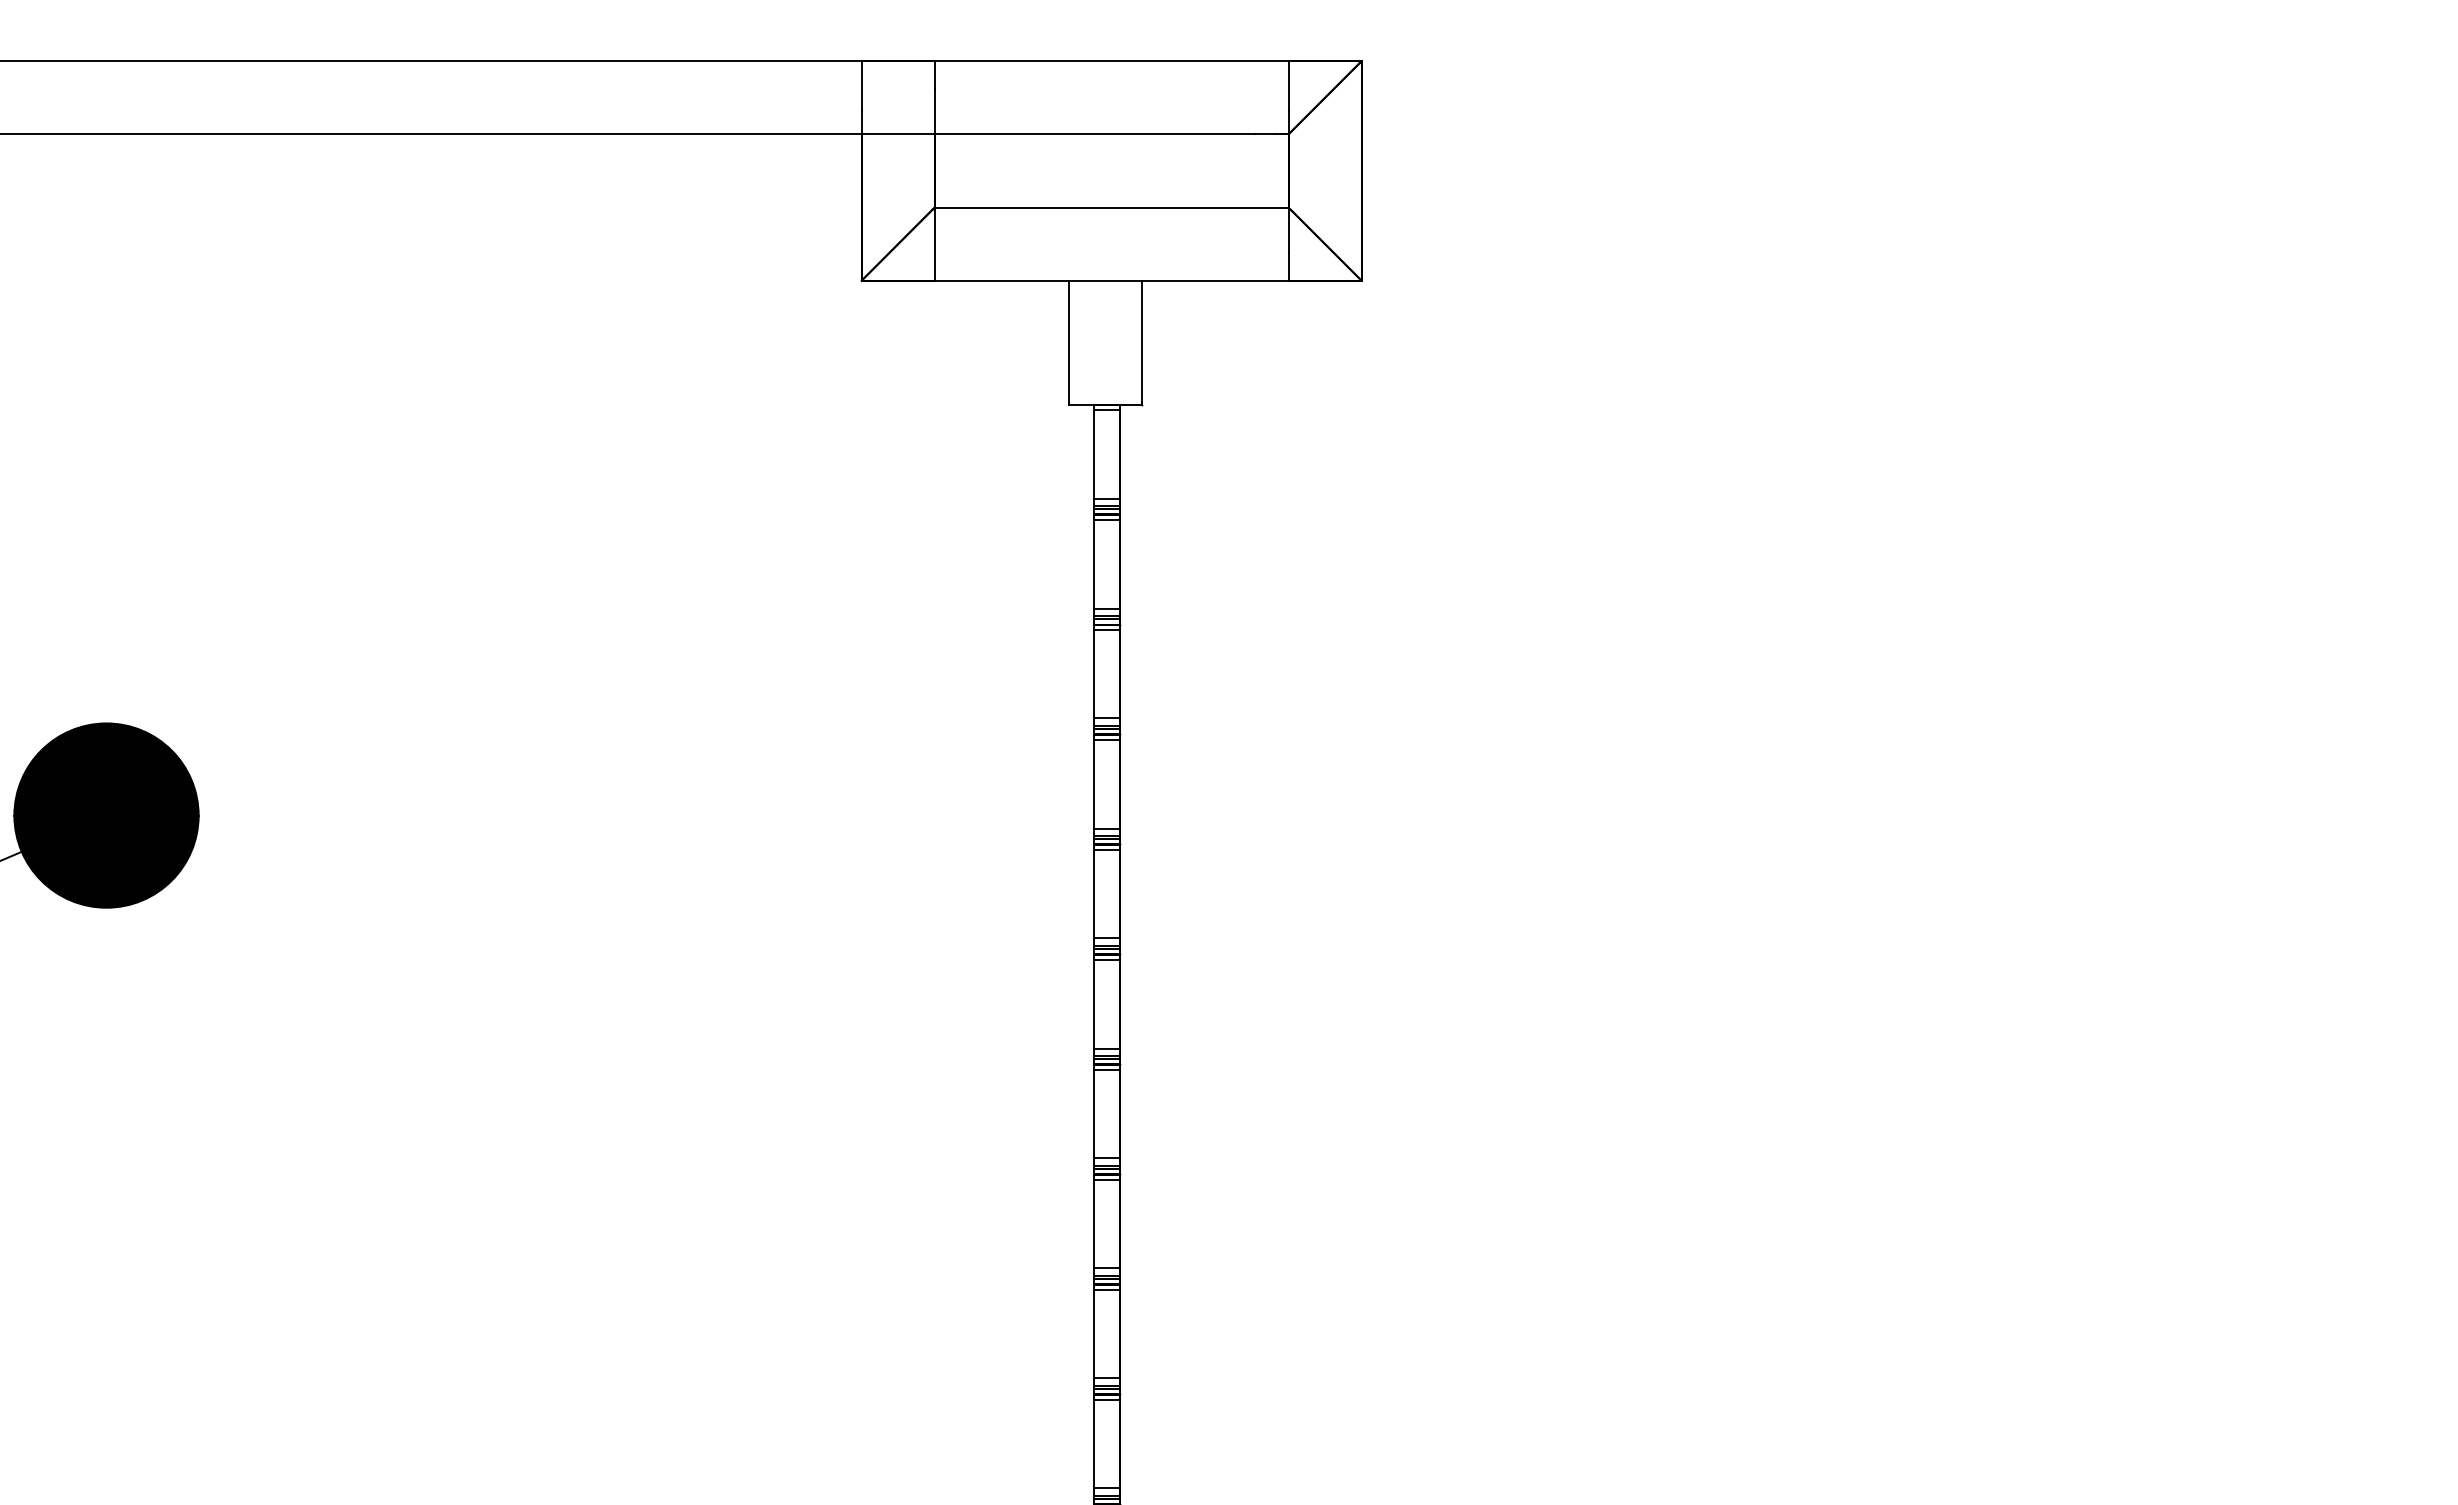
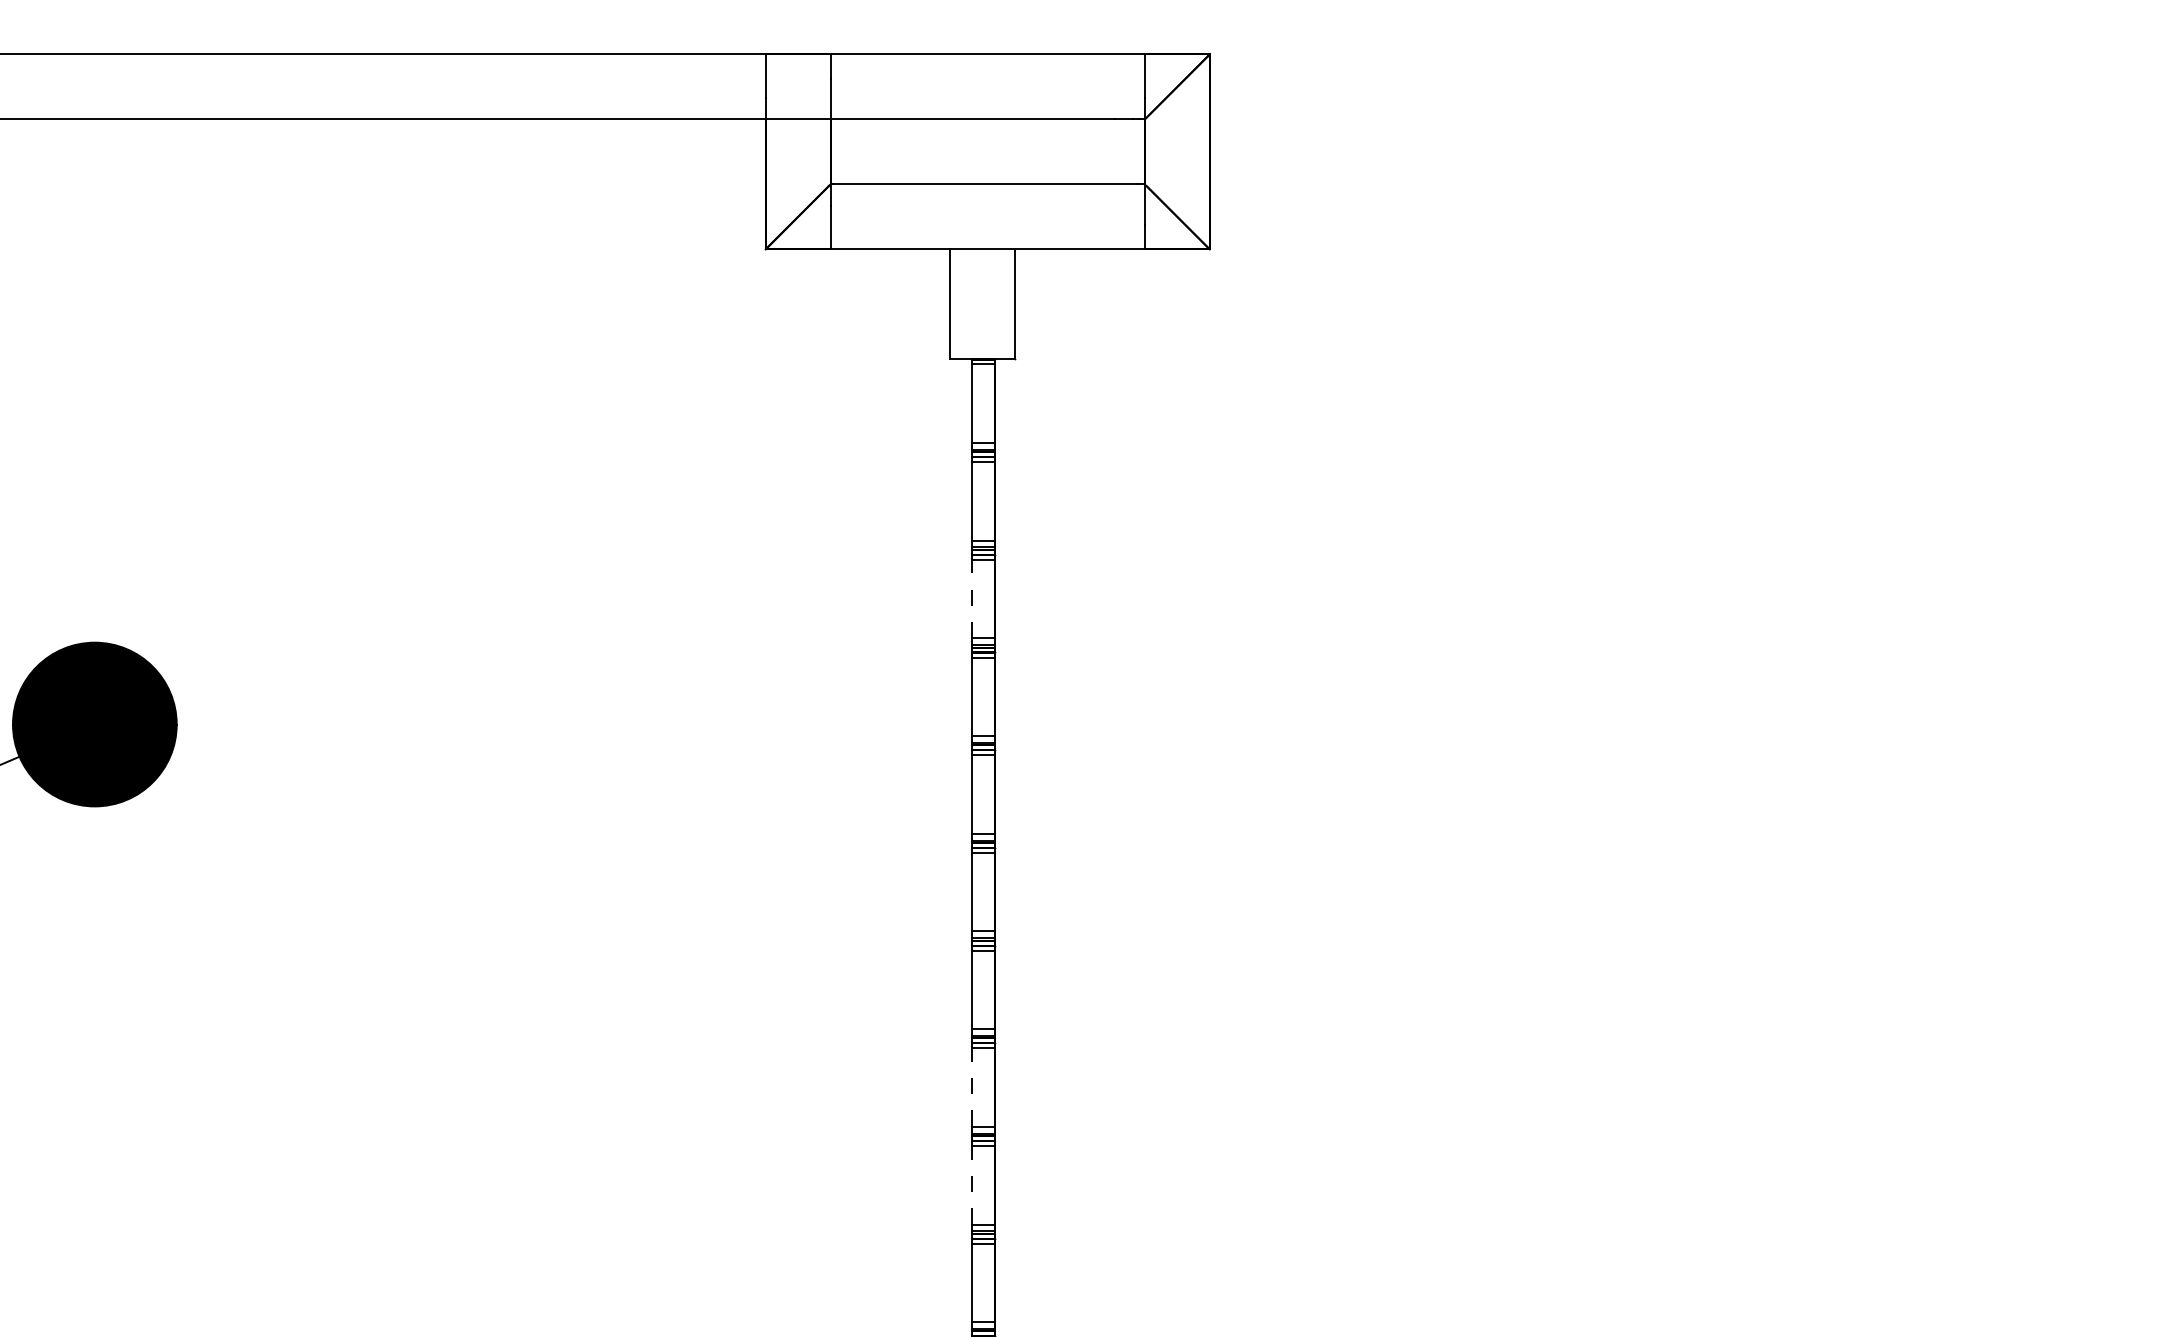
line: (1094, 673) -> (972, 598), solid -> dashed
line: (1094, 1224) -> (972, 1087), solid -> dashed
line: (1094, 1336) -> (972, 1187), solid -> dashed

